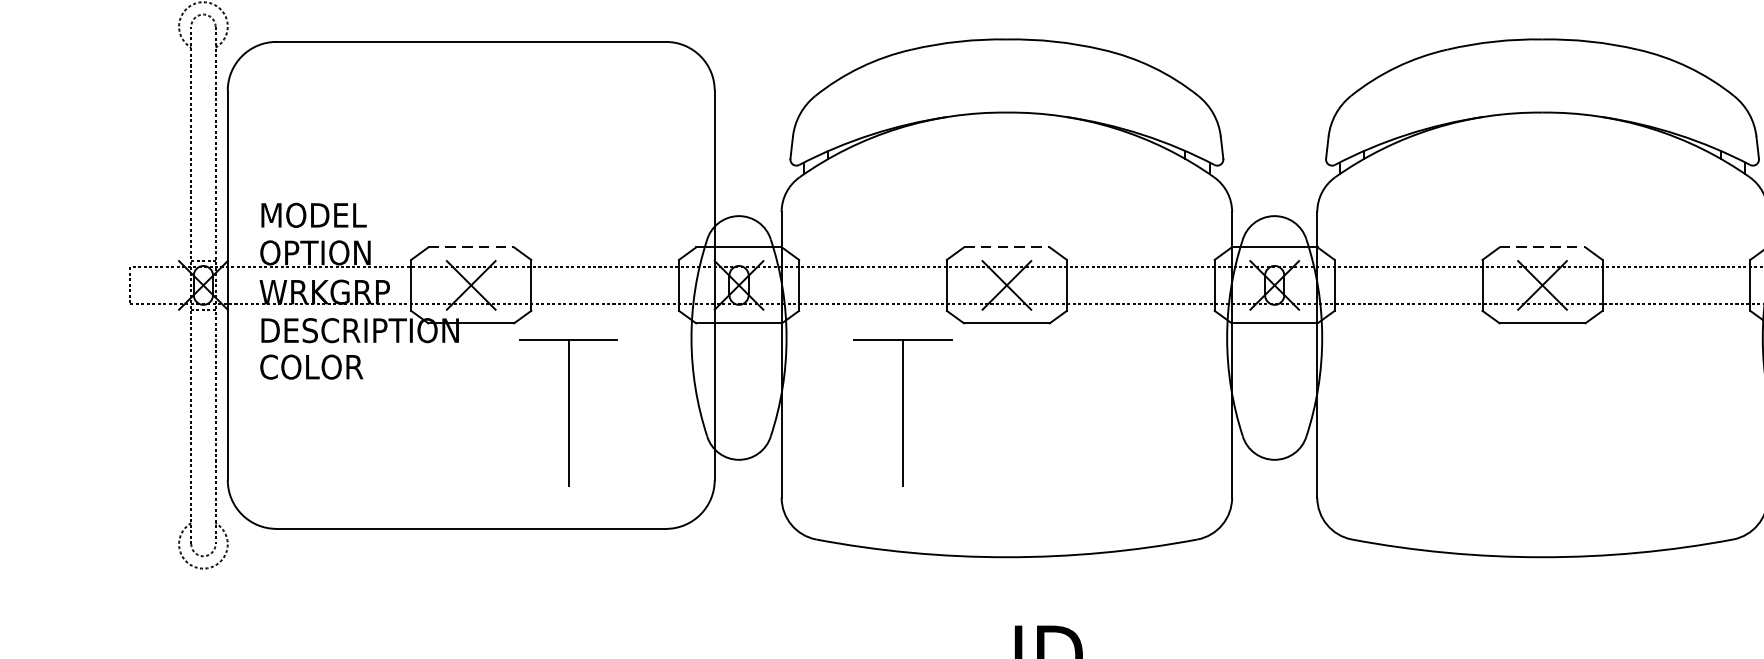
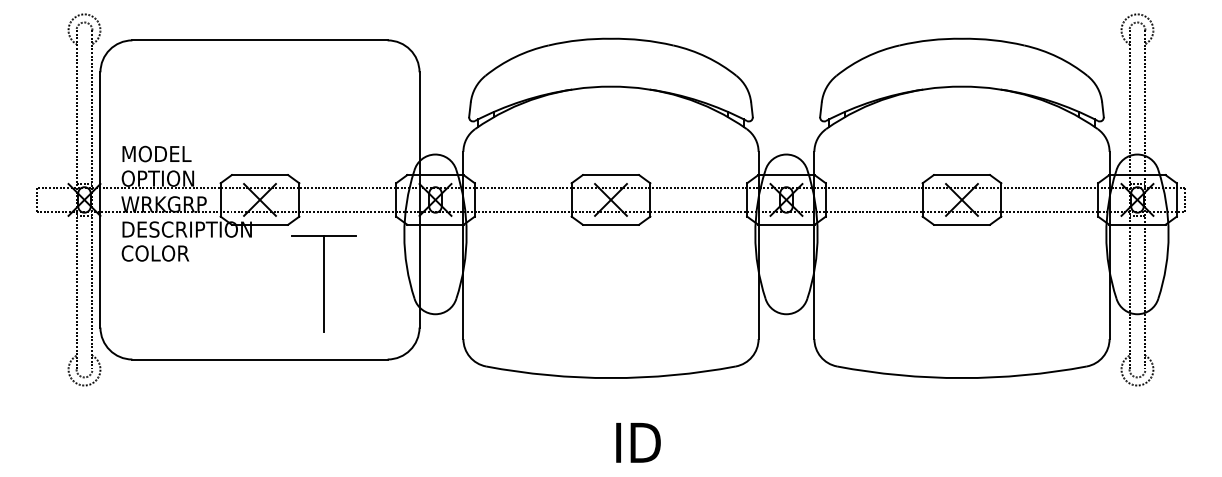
line: (471, 248) -> (260, 175), dashed -> solid
line: (1007, 248) -> (611, 175), dashed -> solid
line: (1543, 248) -> (962, 175), dashed -> solid
part: (902, 412) -> (542, 283), removed

